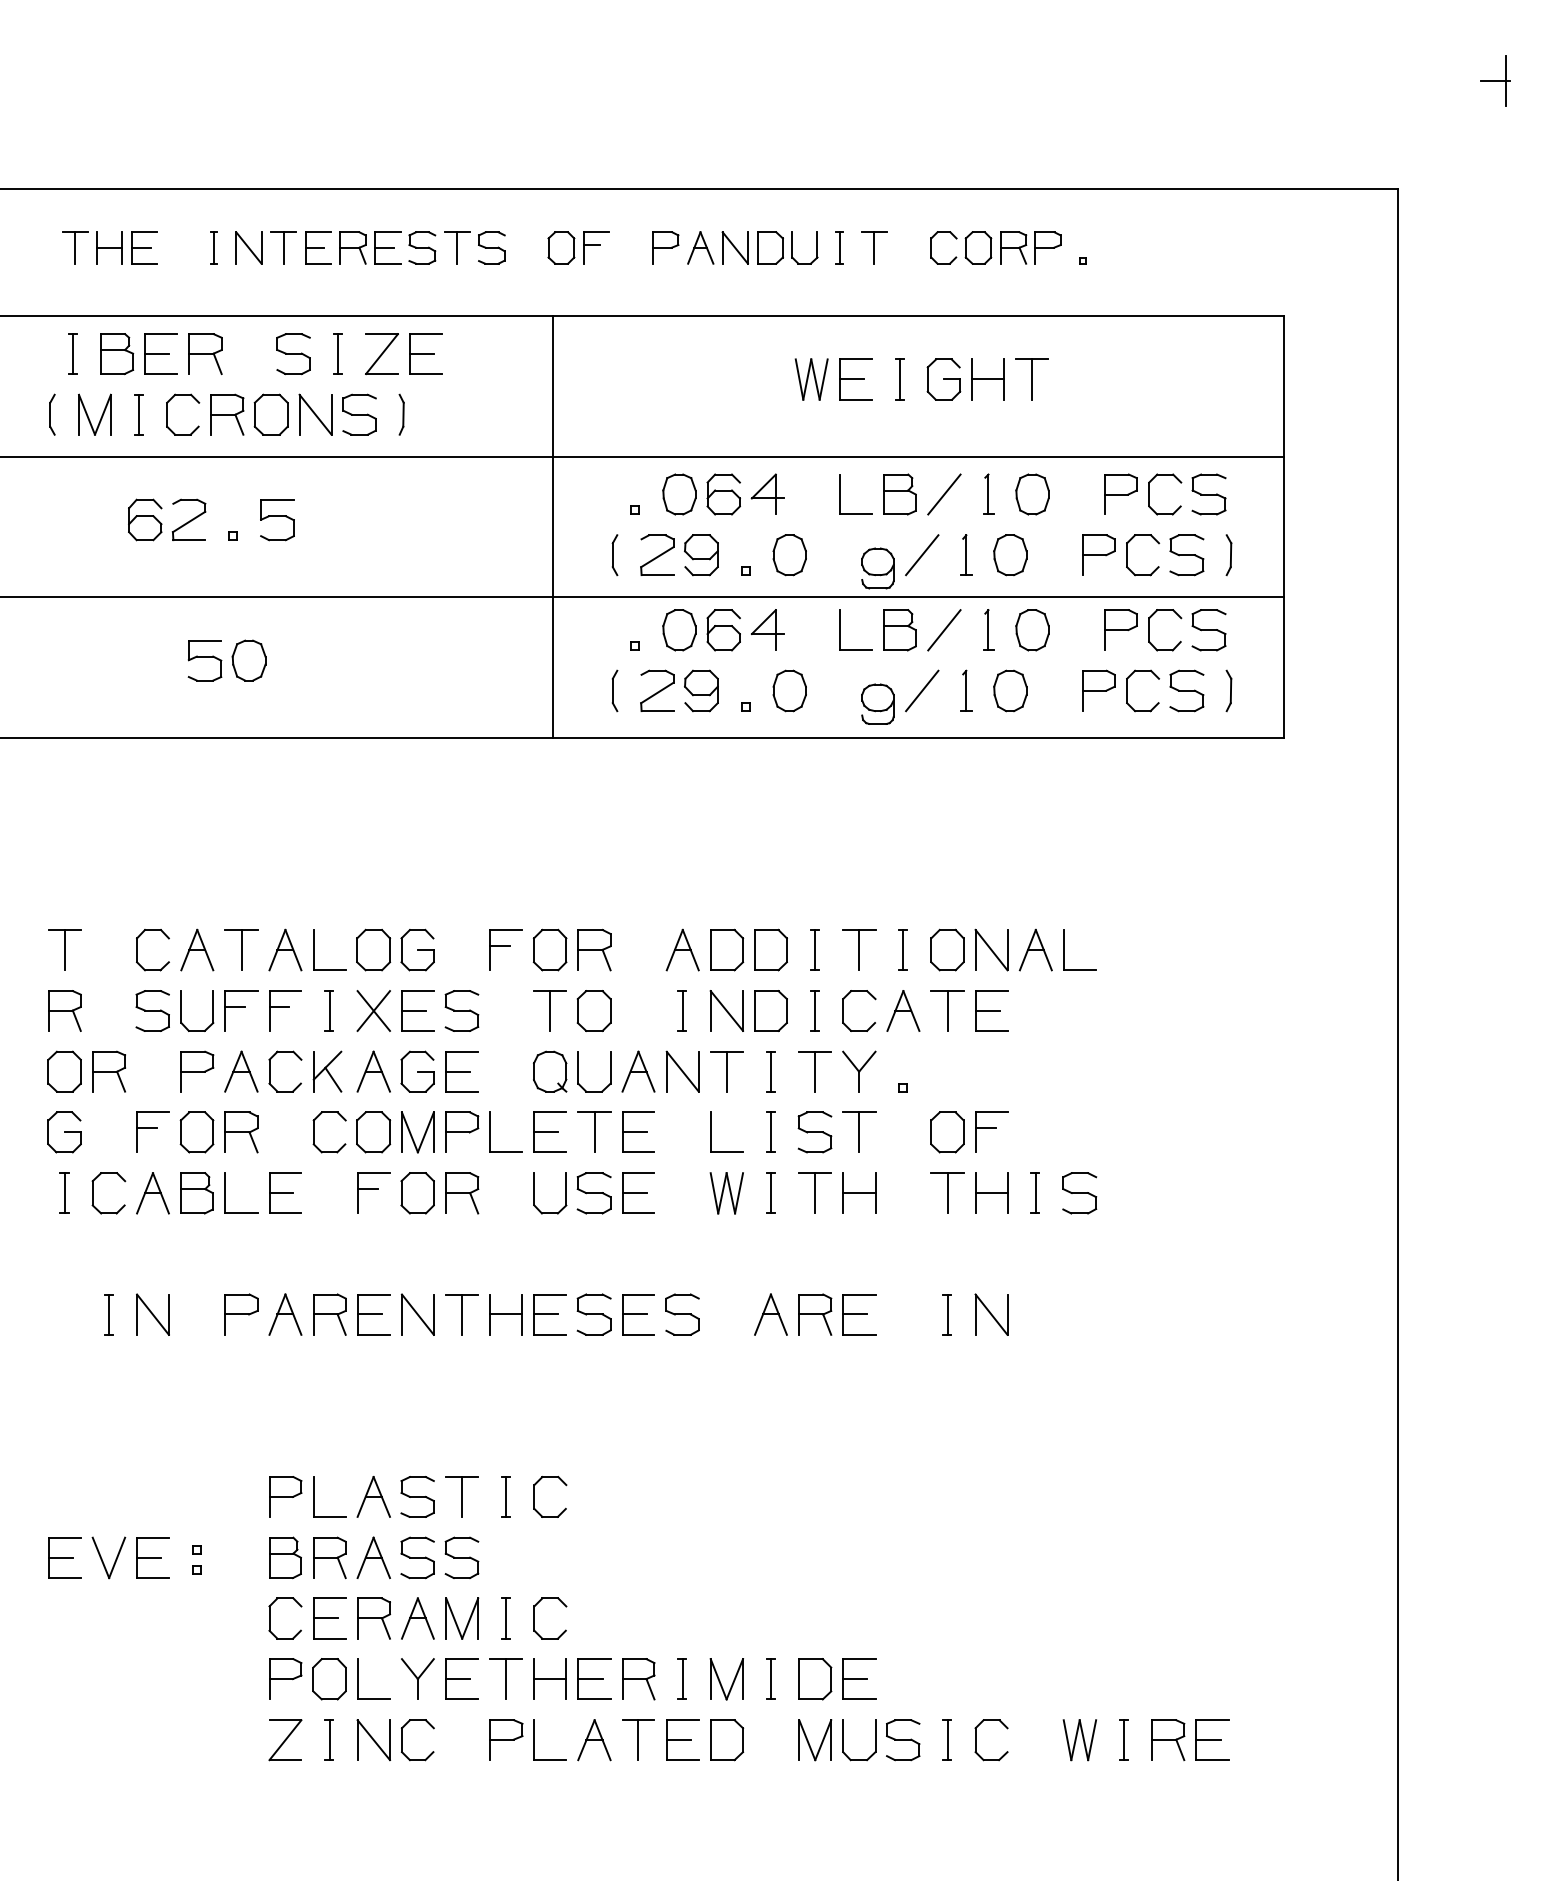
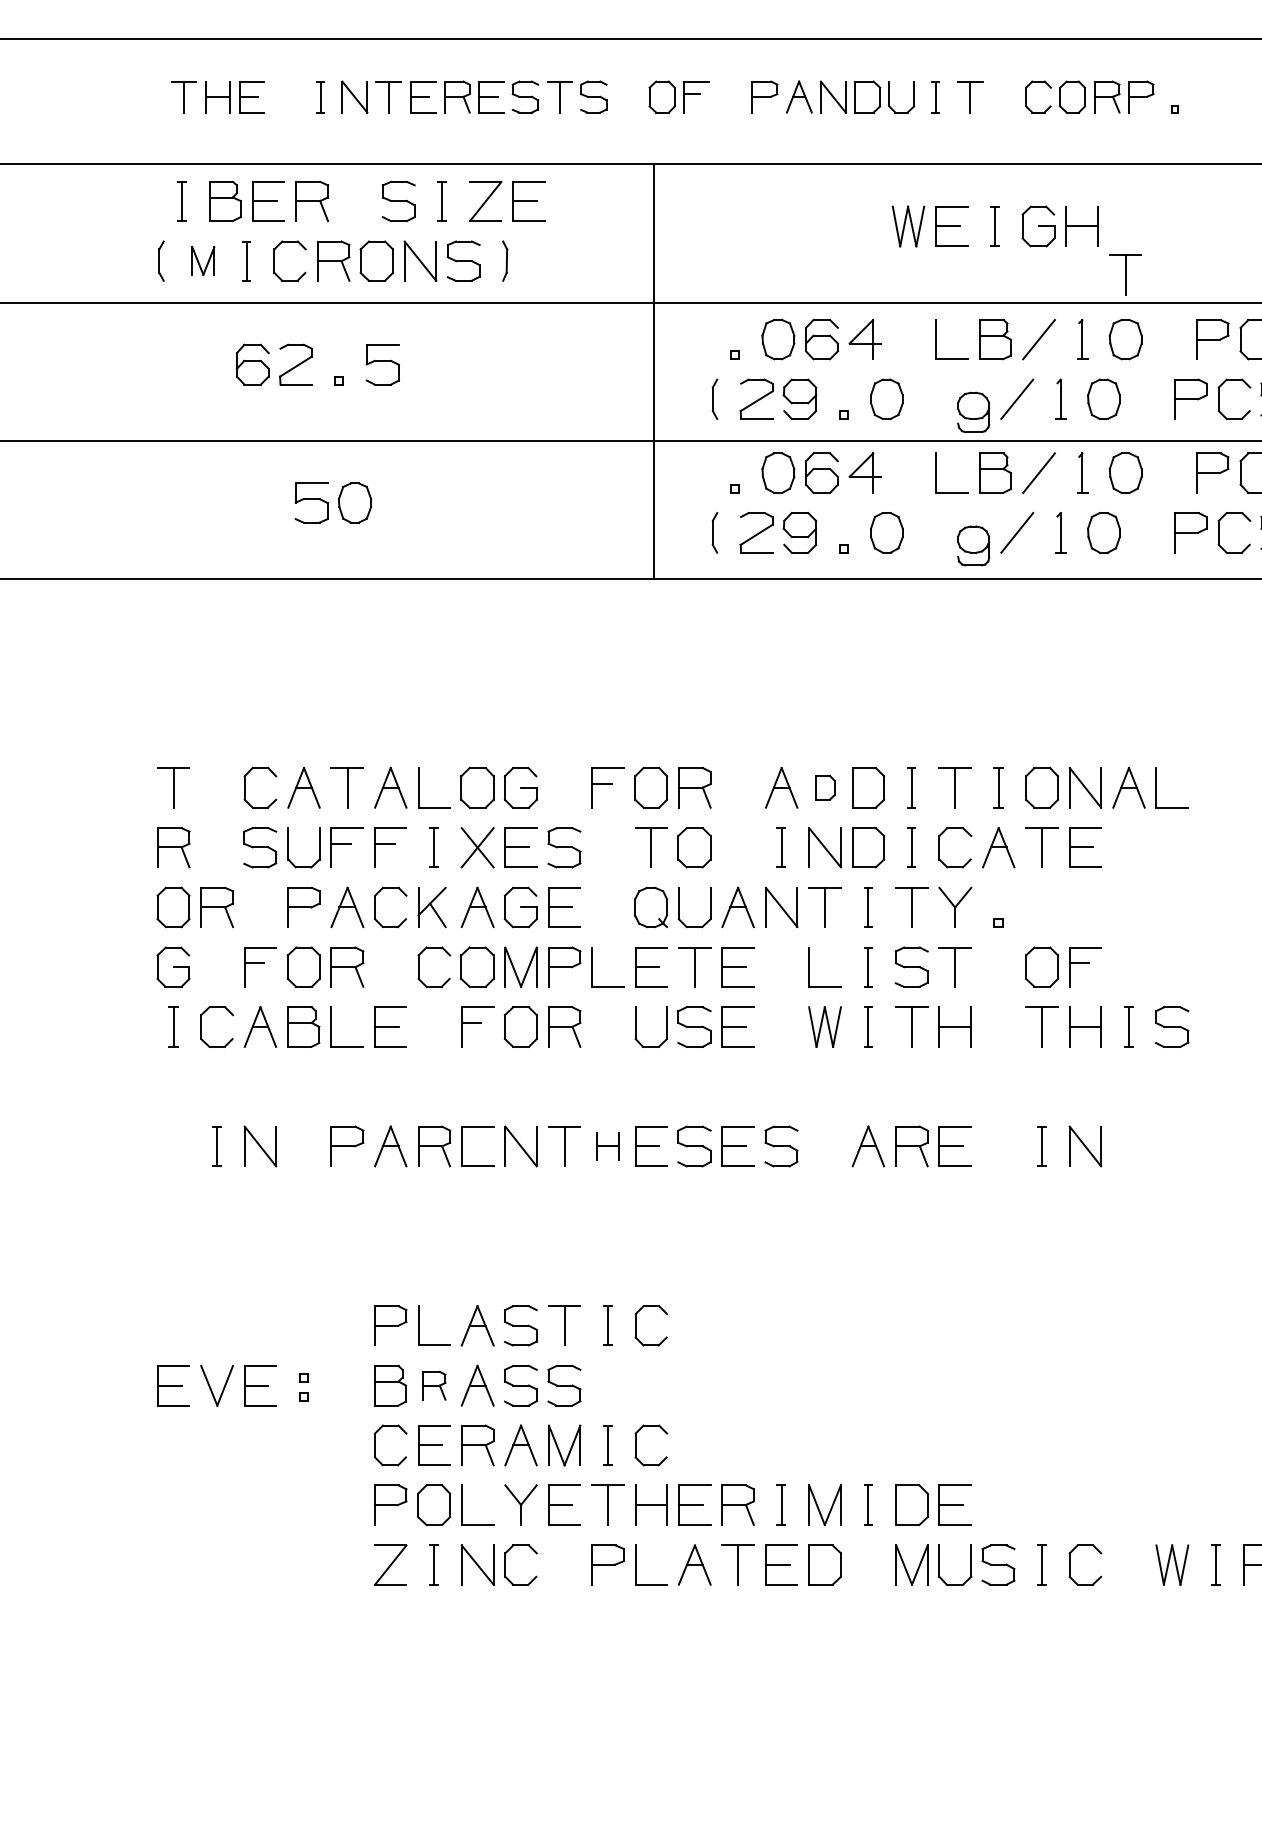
part: (1031, 379) -> (1124, 274), moved
part: (94, 414) -> (202, 260), size x0.7
part: (727, 949) -> (825, 787), size x0.6
line: (369, 1314) -> (473, 1146), removed
part: (505, 1314) -> (607, 1146), size x0.7
part: (329, 1557) -> (434, 1385), size x0.7

